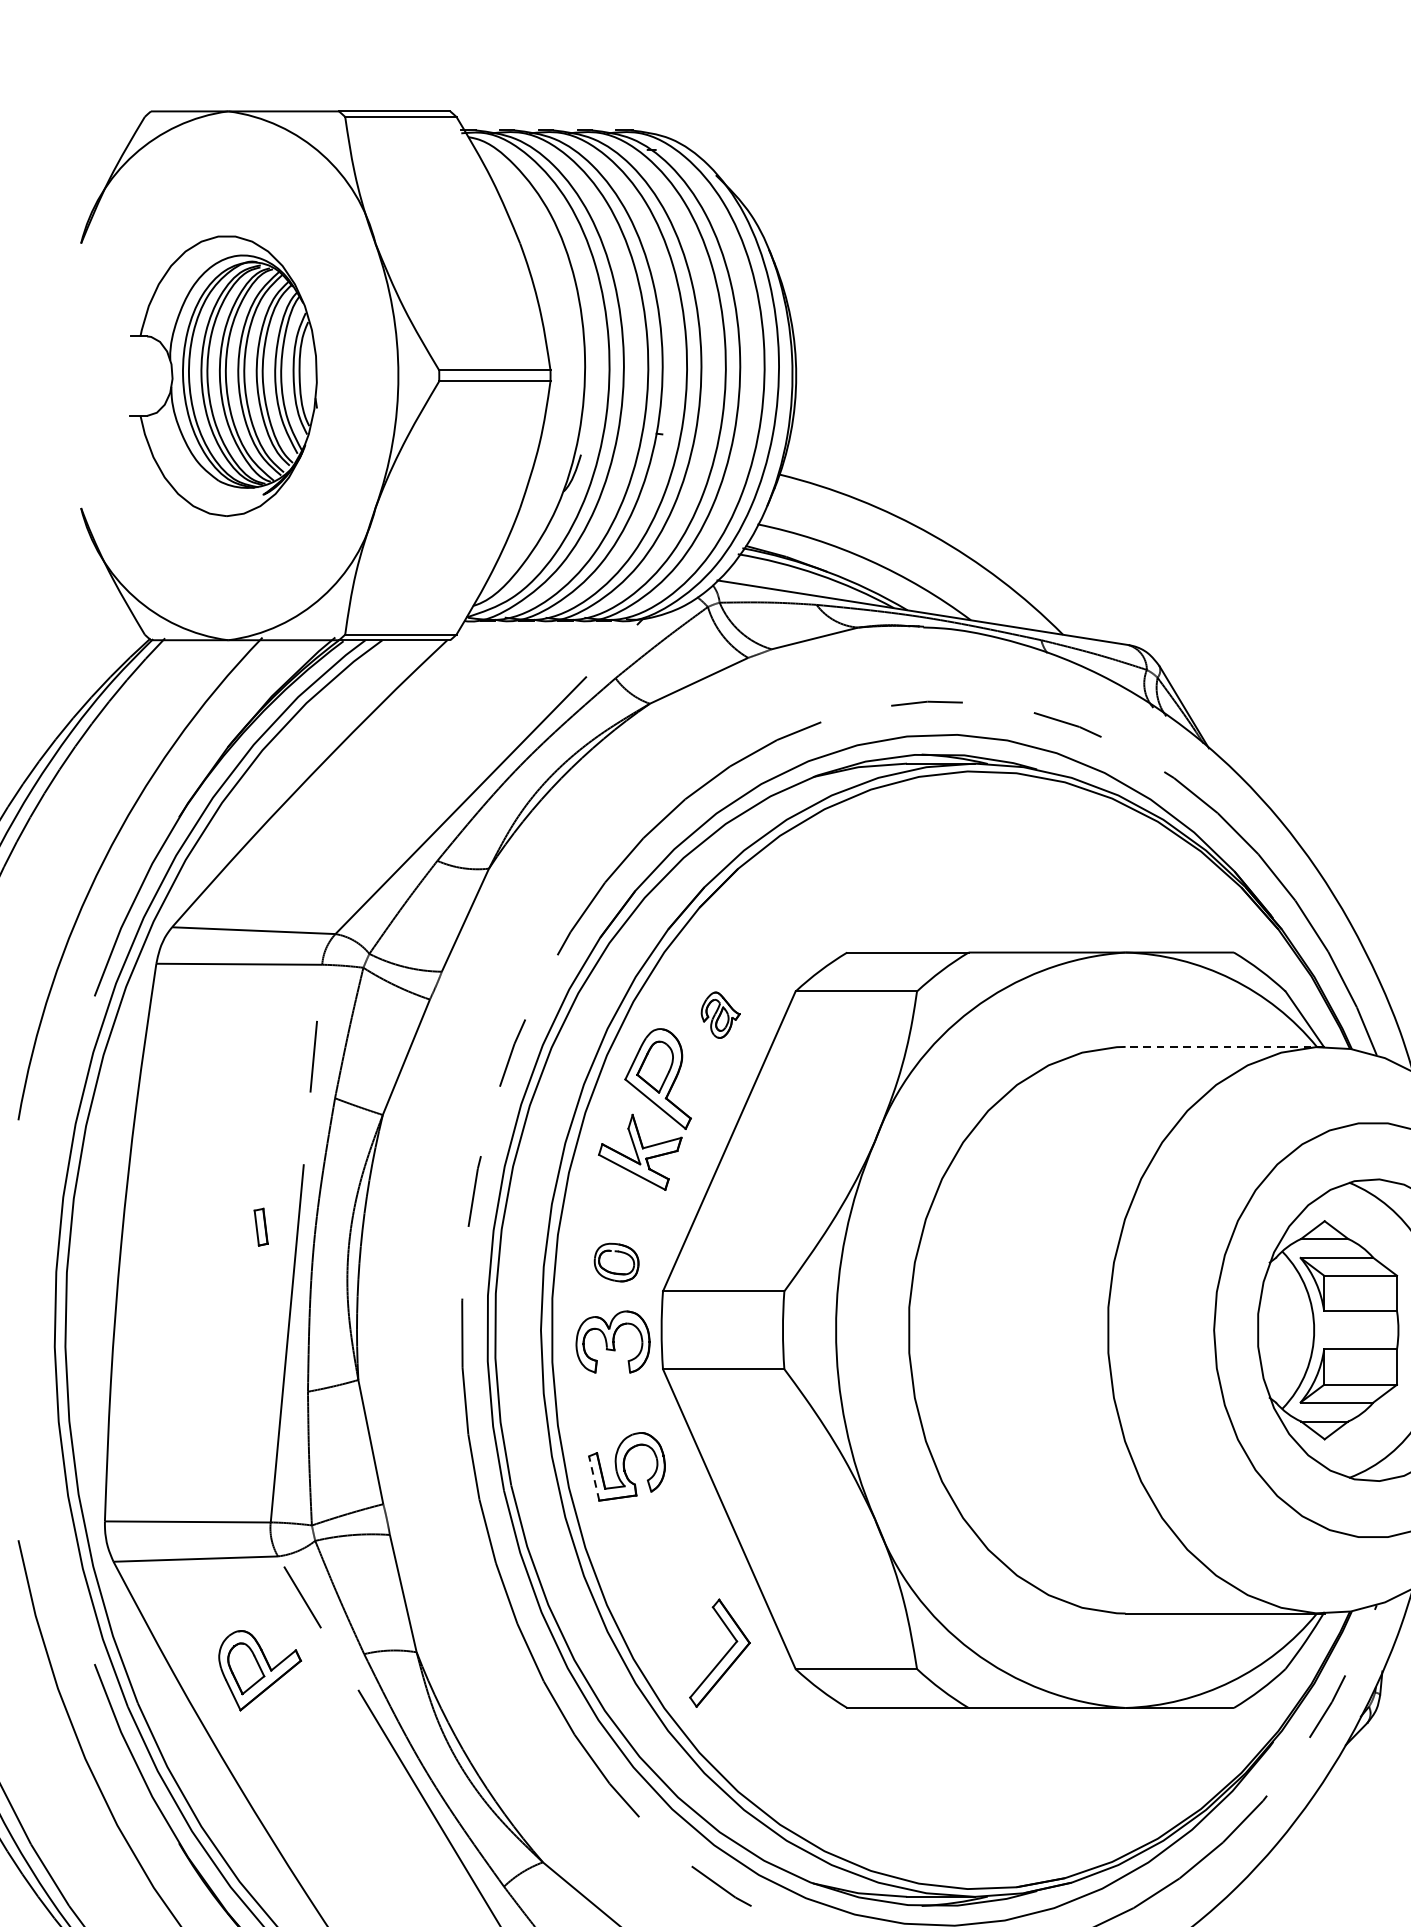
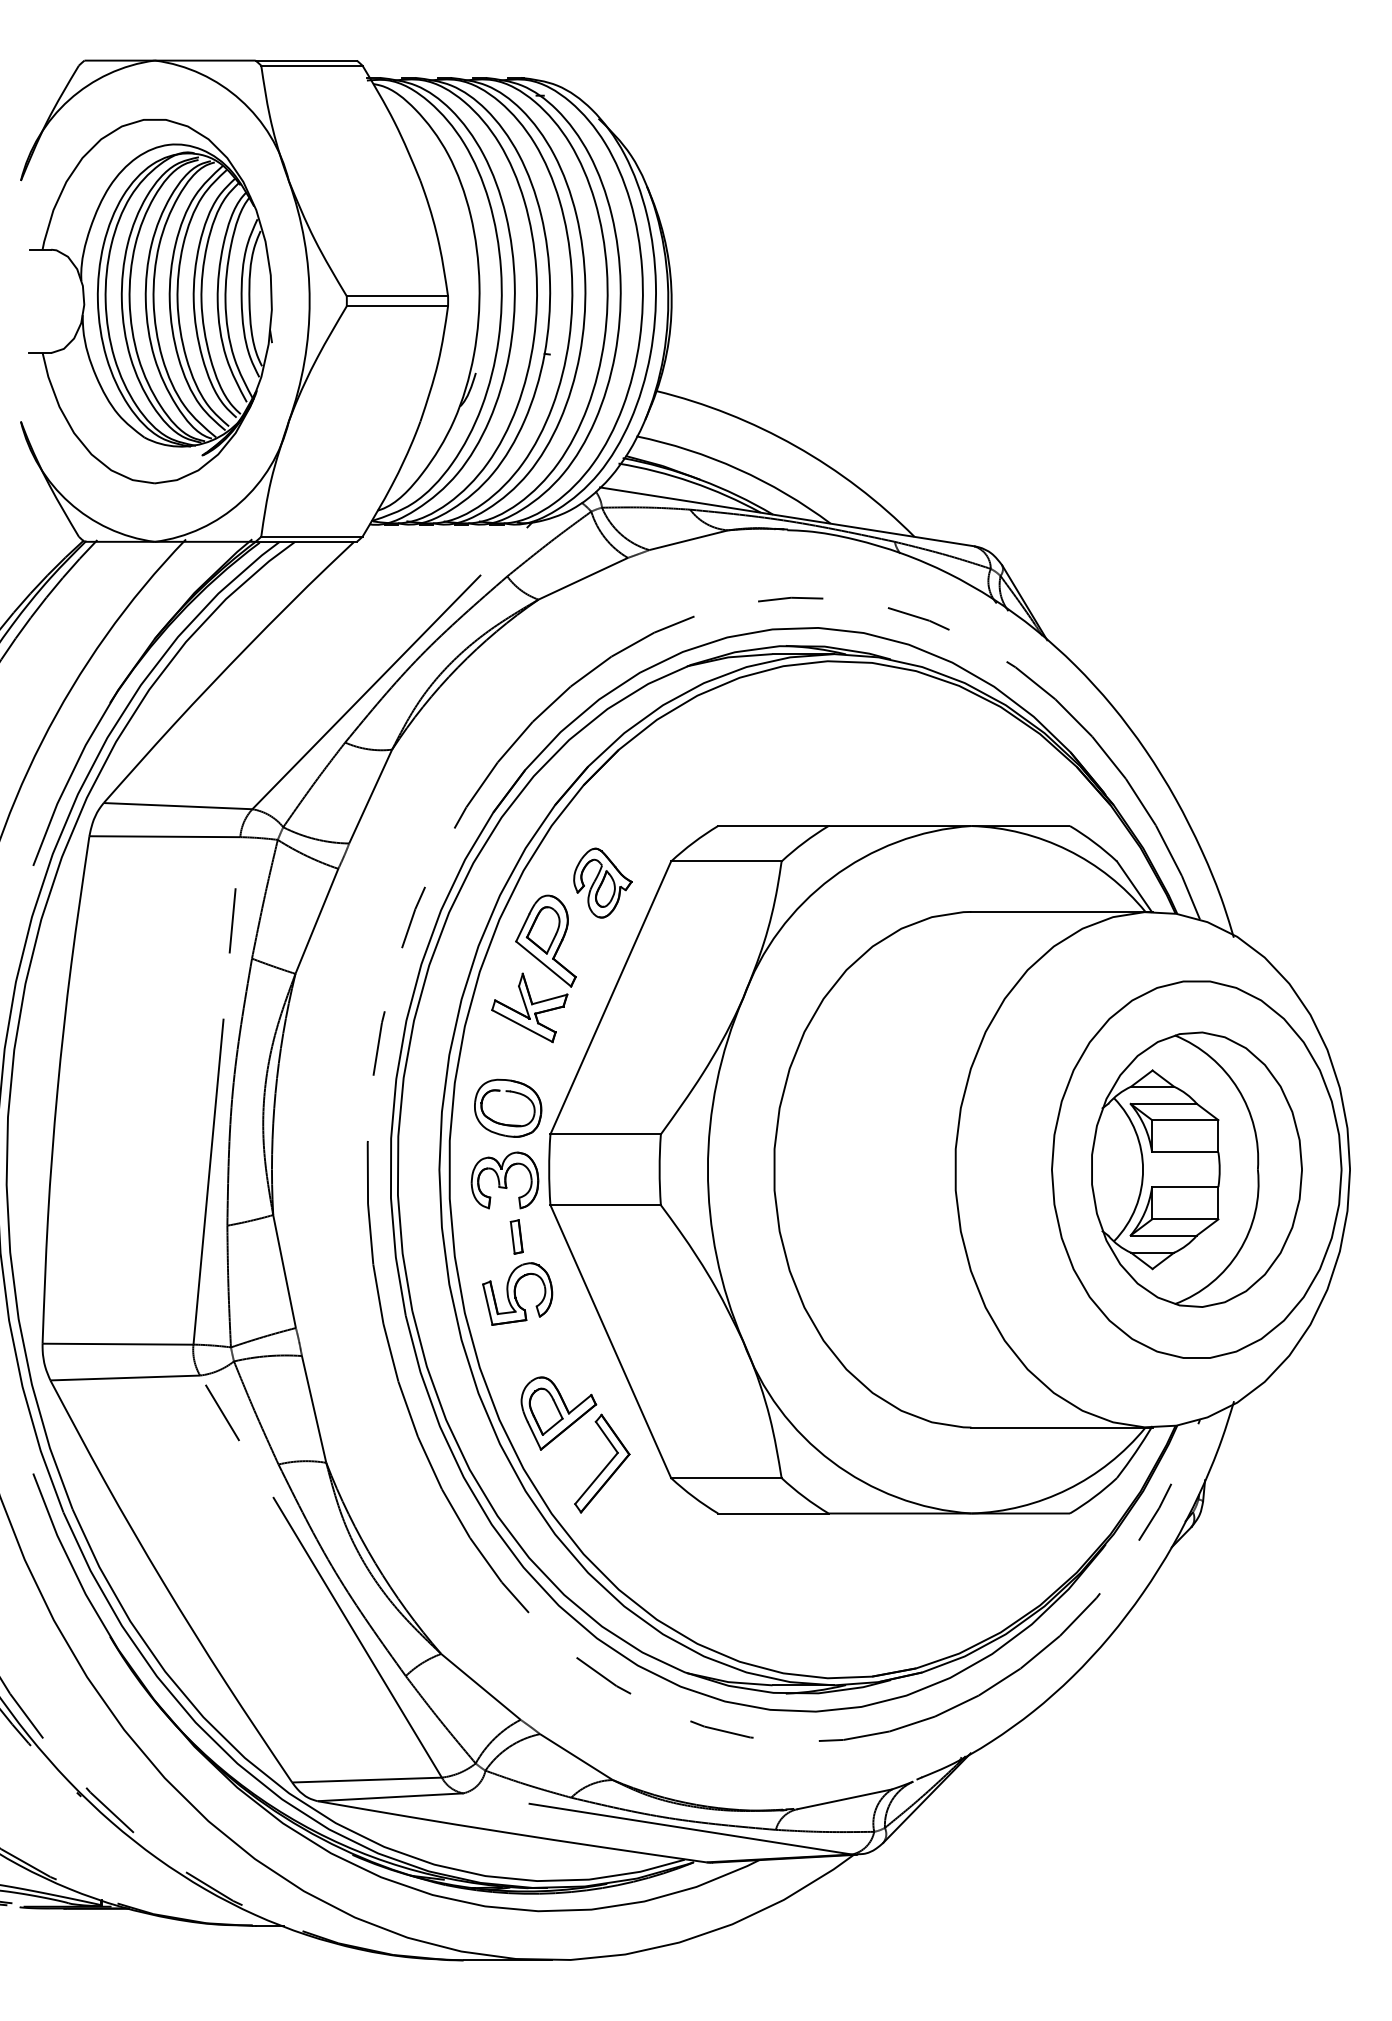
part: (223, 376) -> (150, 301), size x1.43
part: (720, 1014) -> (602, 882), size x1.67
line: (1225, 1046) -> (1062, 911), dashed -> solid
part: (260, 1226) -> (516, 1236), moved
part: (616, 1261) -> (508, 1107), size x1.67
line: (593, 1478) -> (487, 1304), dashed -> solid
part: (259, 1670) -> (558, 1413), moved

